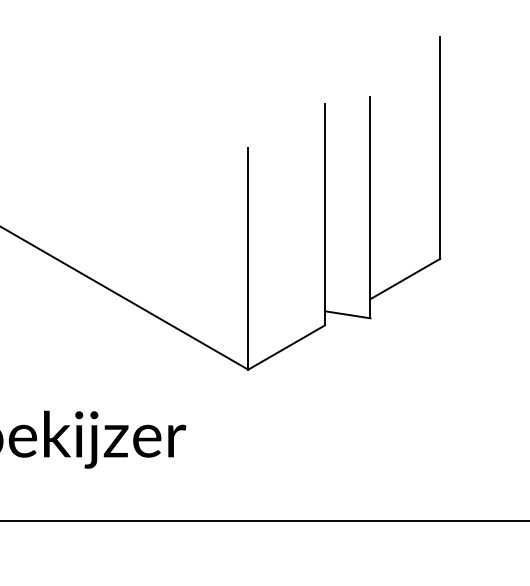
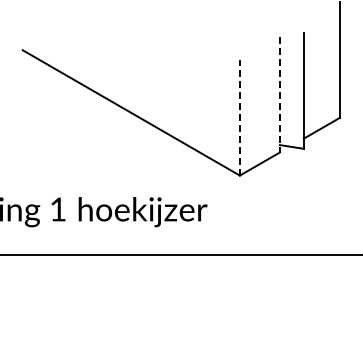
line: (324, 214) -> (279, 94), solid -> dashed
line: (247, 258) -> (239, 117), solid -> dashed

